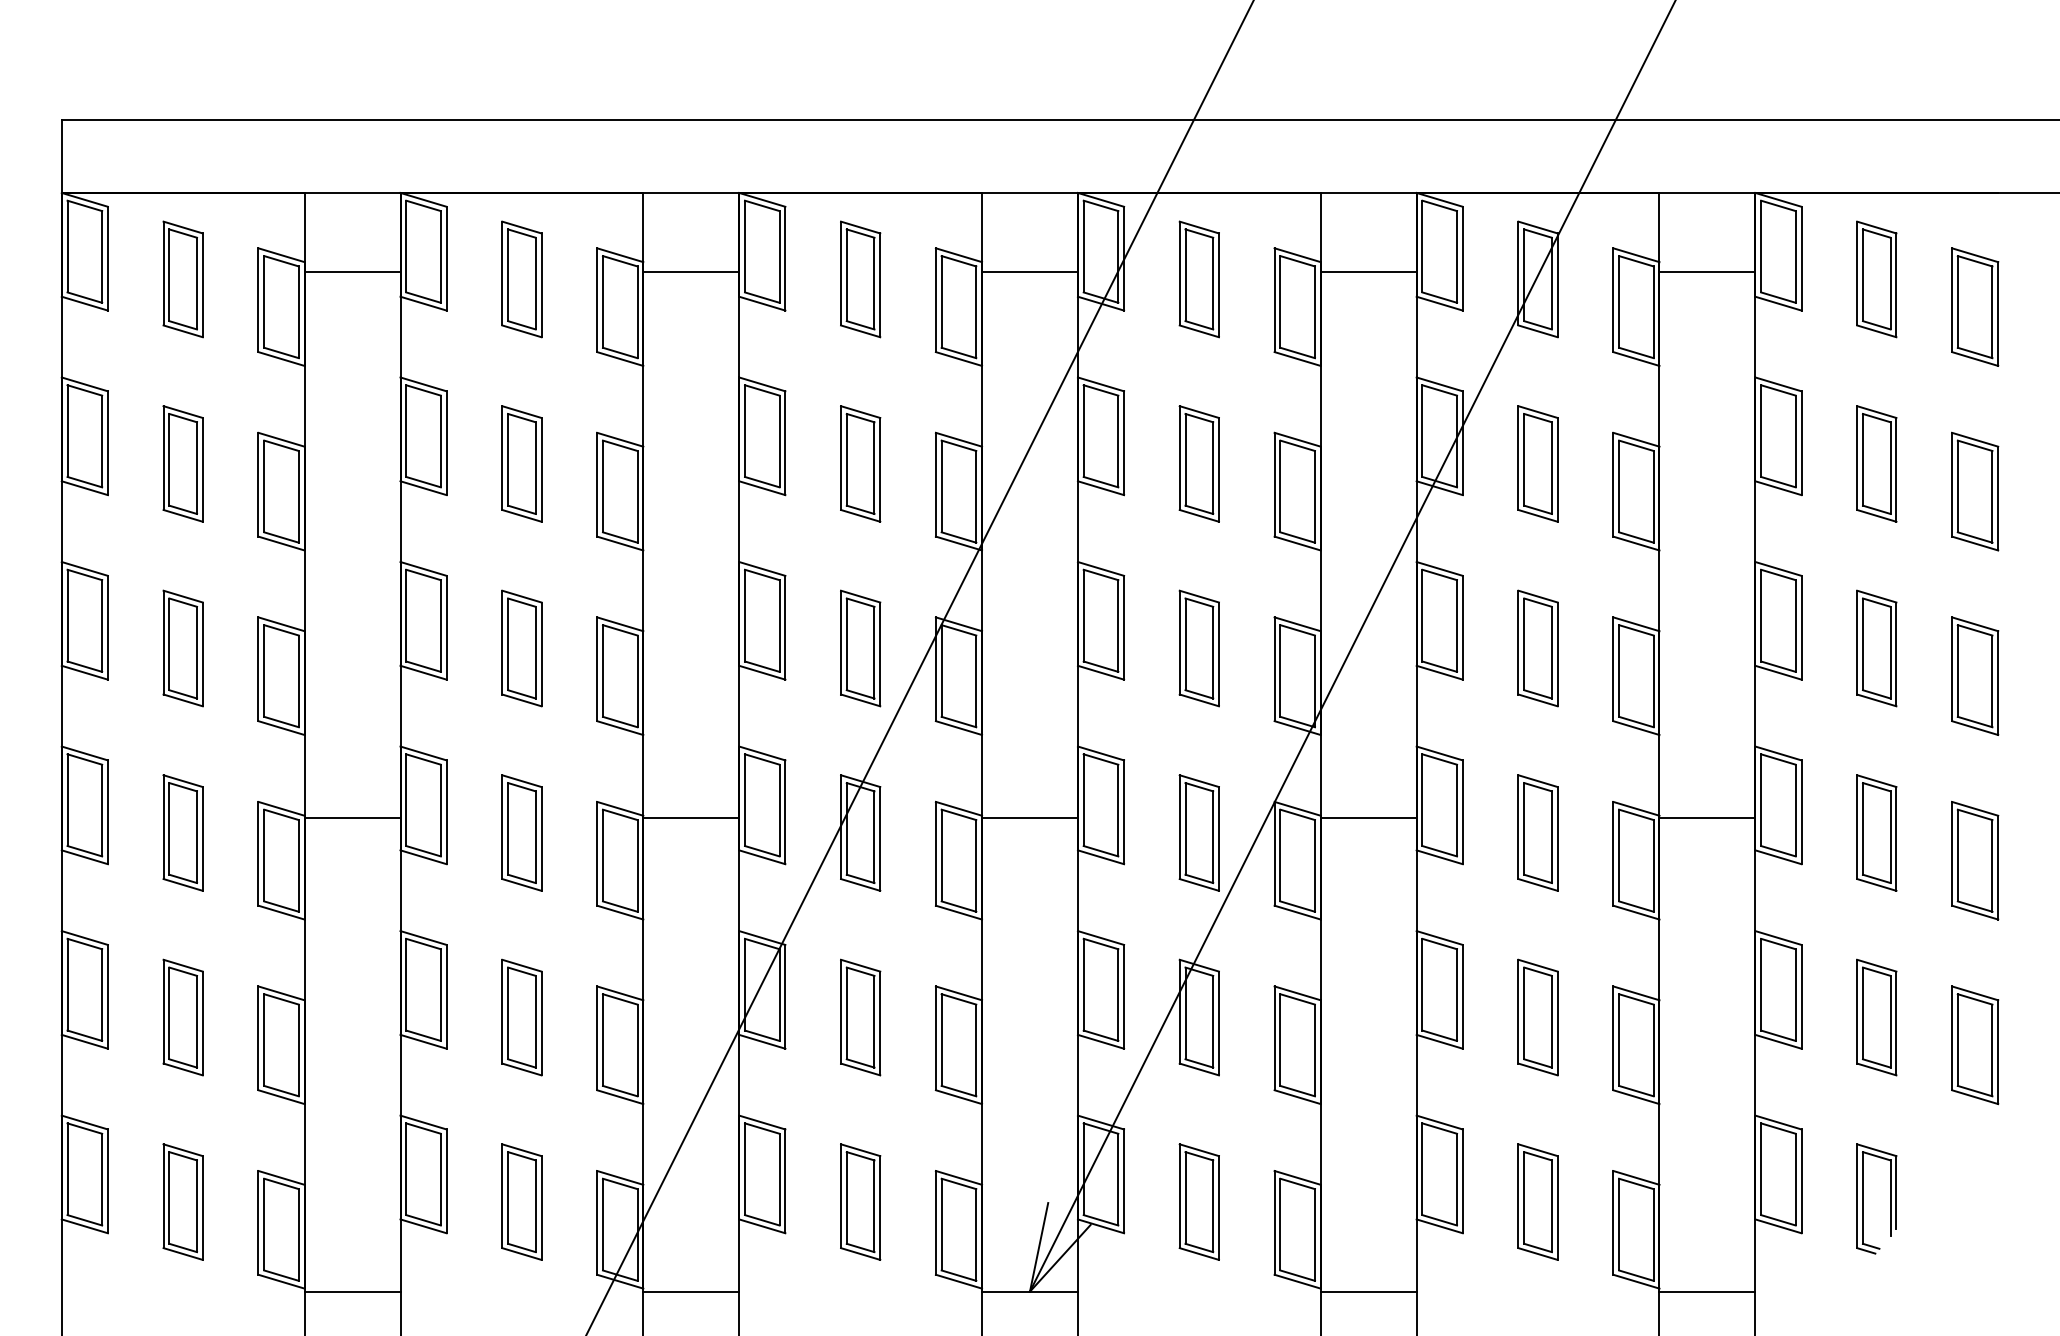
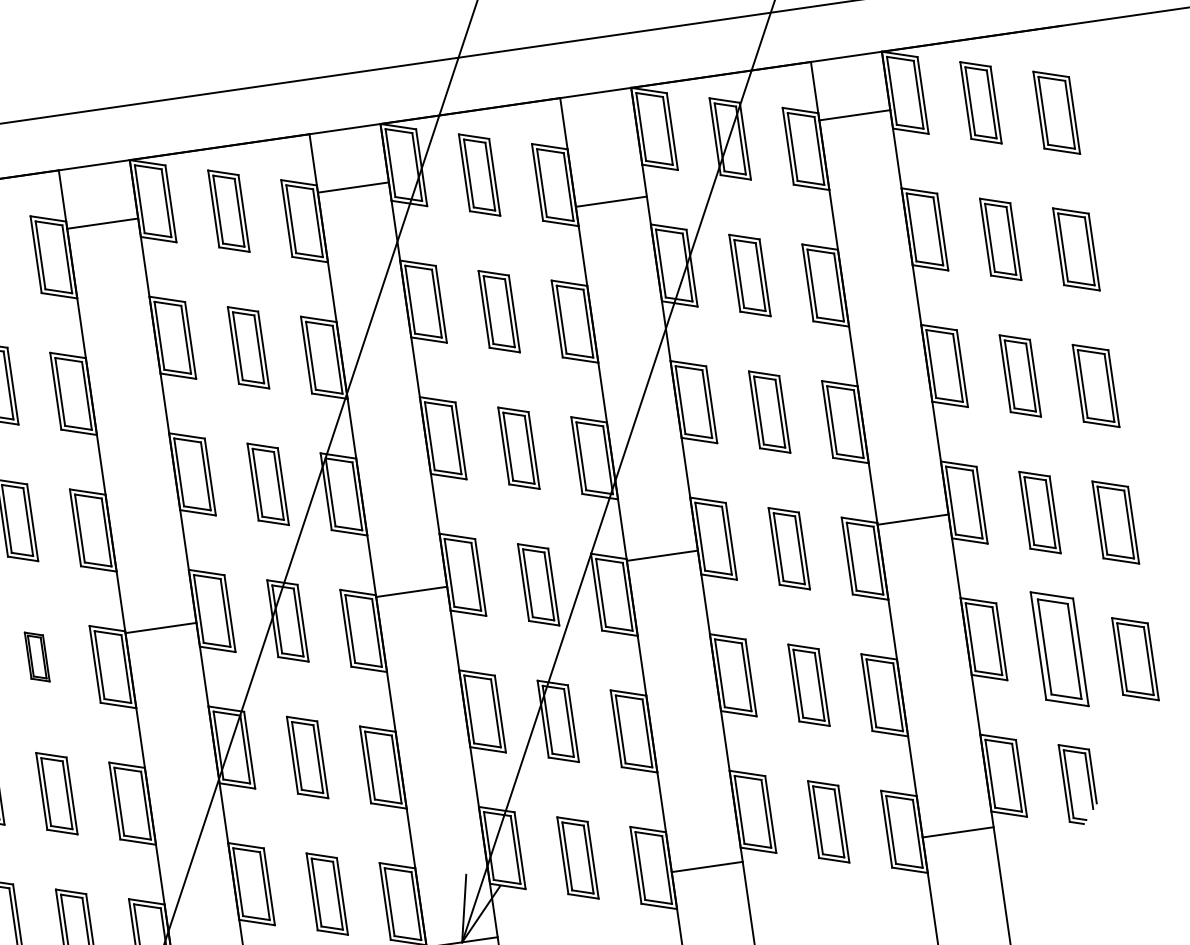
line: (1368, 271) -> (611, 201), moved
part: (521, 832) -> (36, 656), size x0.6
part: (1876, 1017) -> (1059, 649), size x1.4
line: (1368, 1291) -> (707, 866), moved
line: (1707, 1291) -> (958, 832), moved

